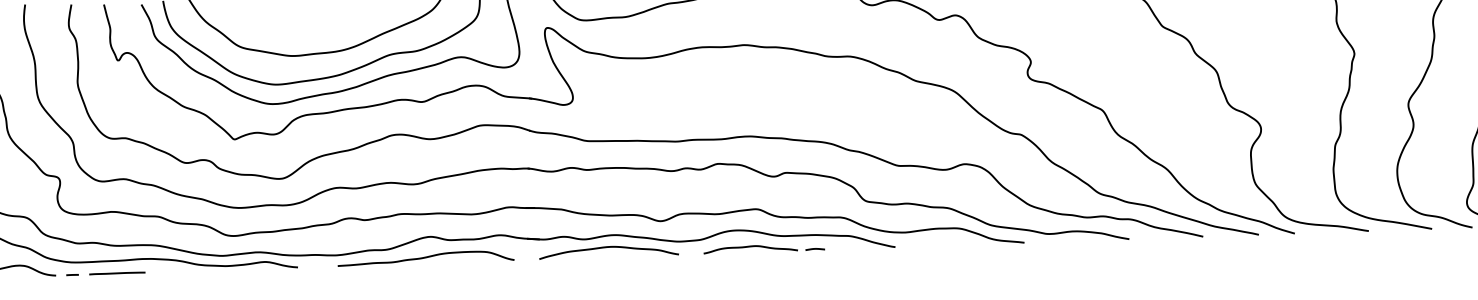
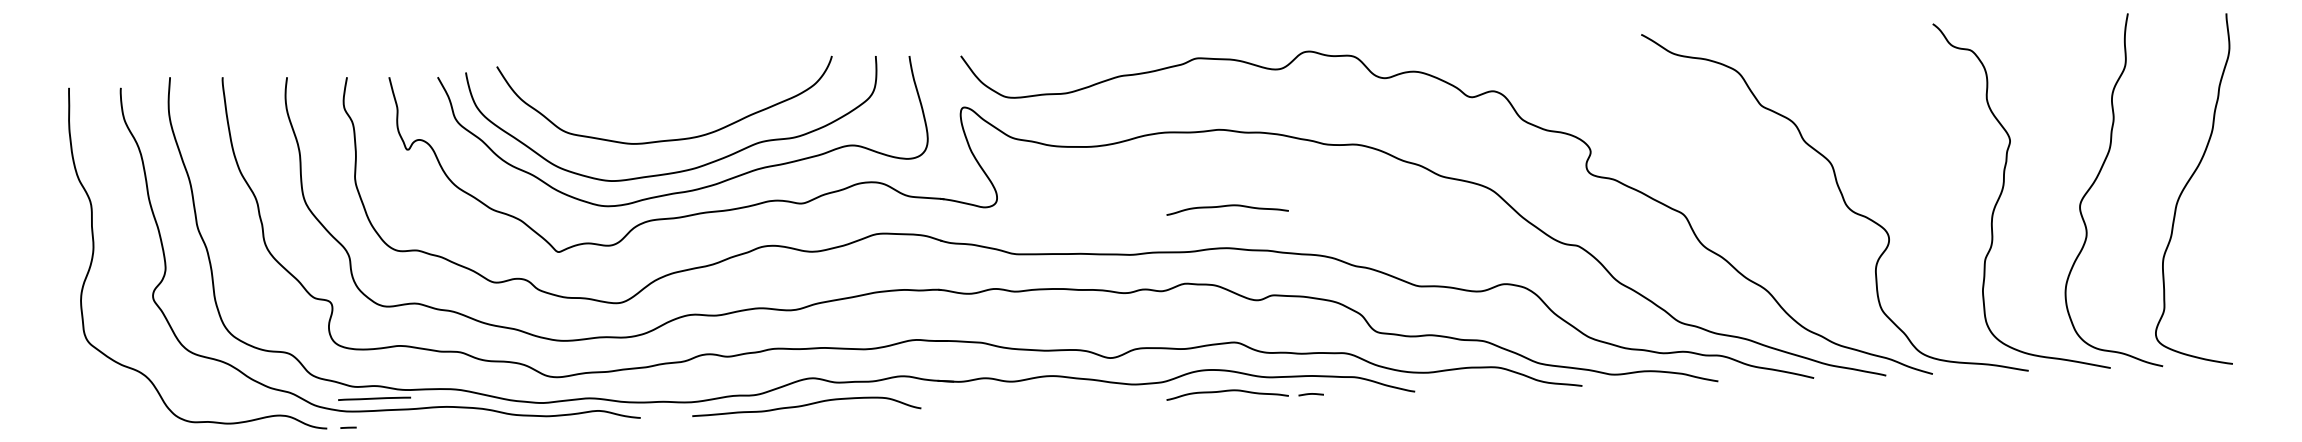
curve: (750, 104) -> (1227, 206), added
curve: (608, 247) -> (1043, 392), removed
line: (117, 273) -> (374, 398), moved

